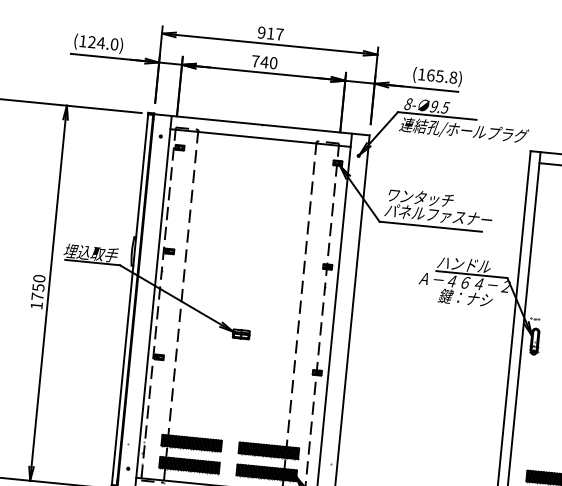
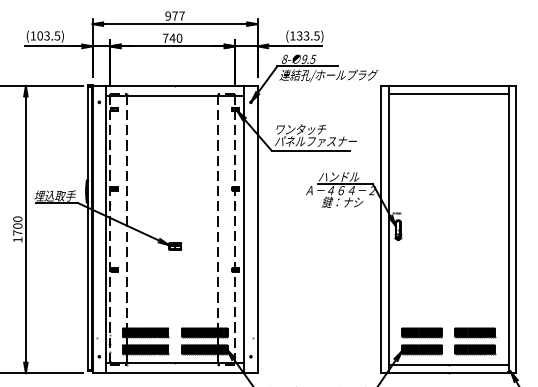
text: (270, 32) -> (174, 15), 917 -> 977
text: (102, 42) -> (48, 35), (124.0) -> (103.5)
text: (441, 75) -> (307, 35), (165.8) -> (133.5)
text: (38, 286) -> (17, 225), 1750 -> 1700

